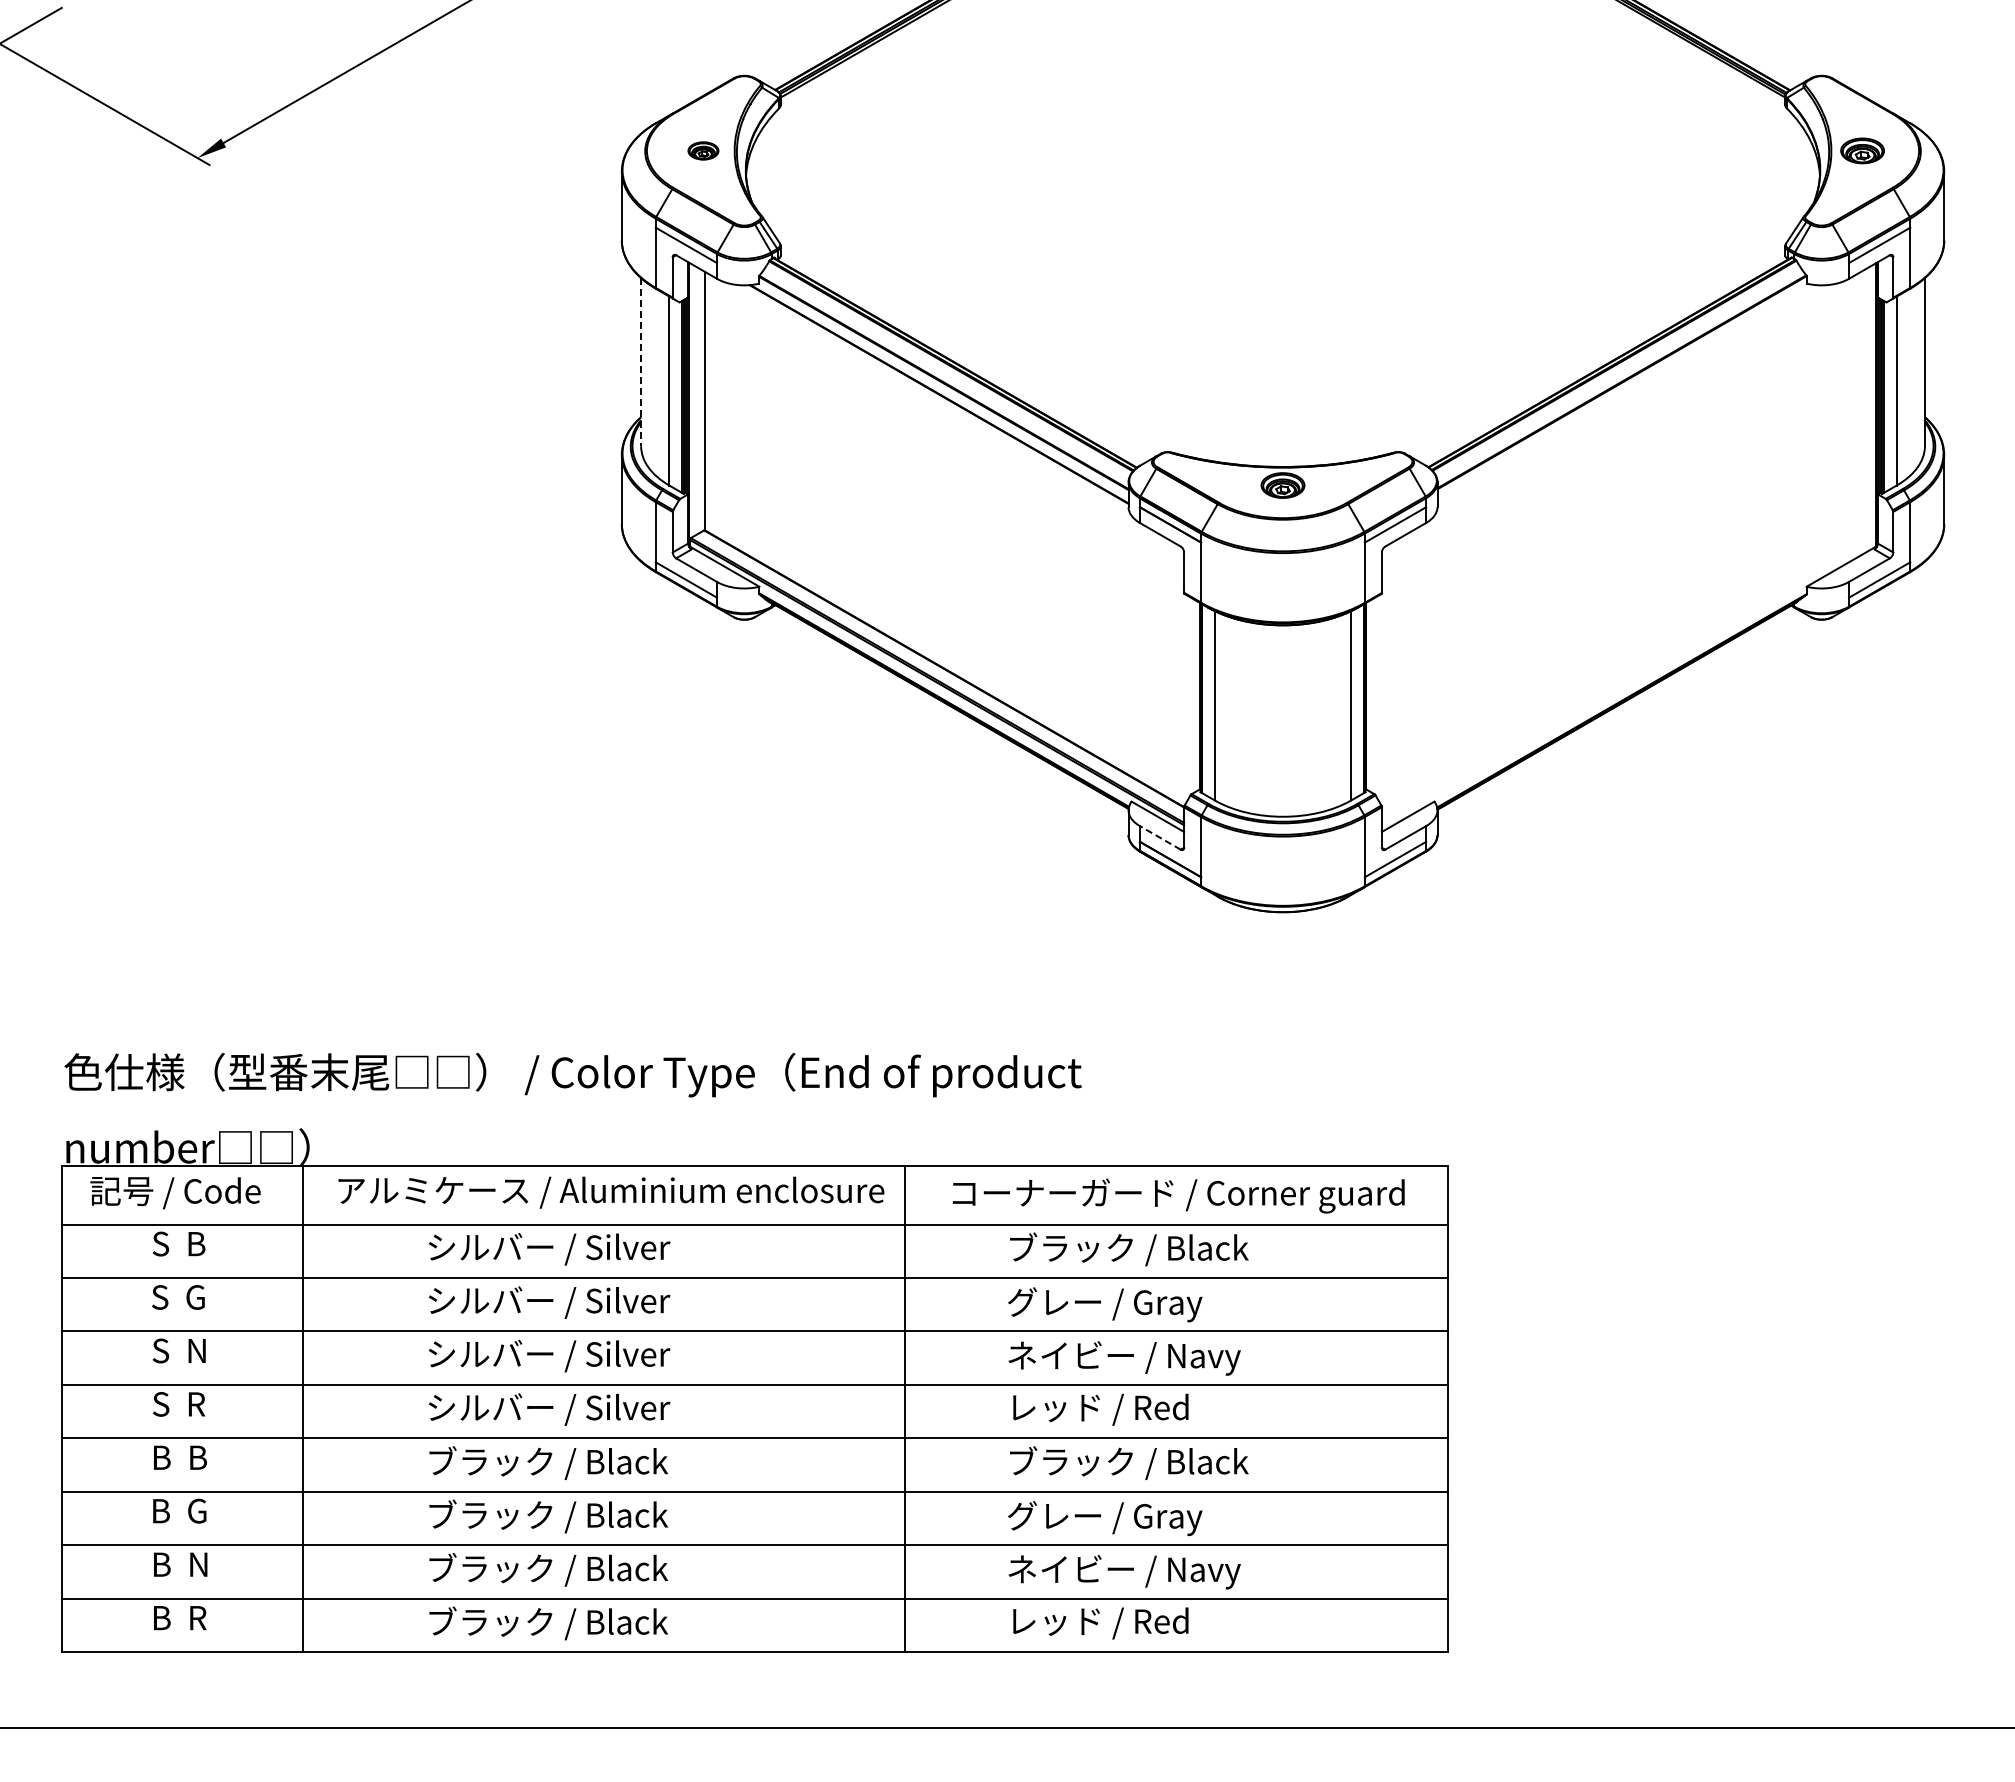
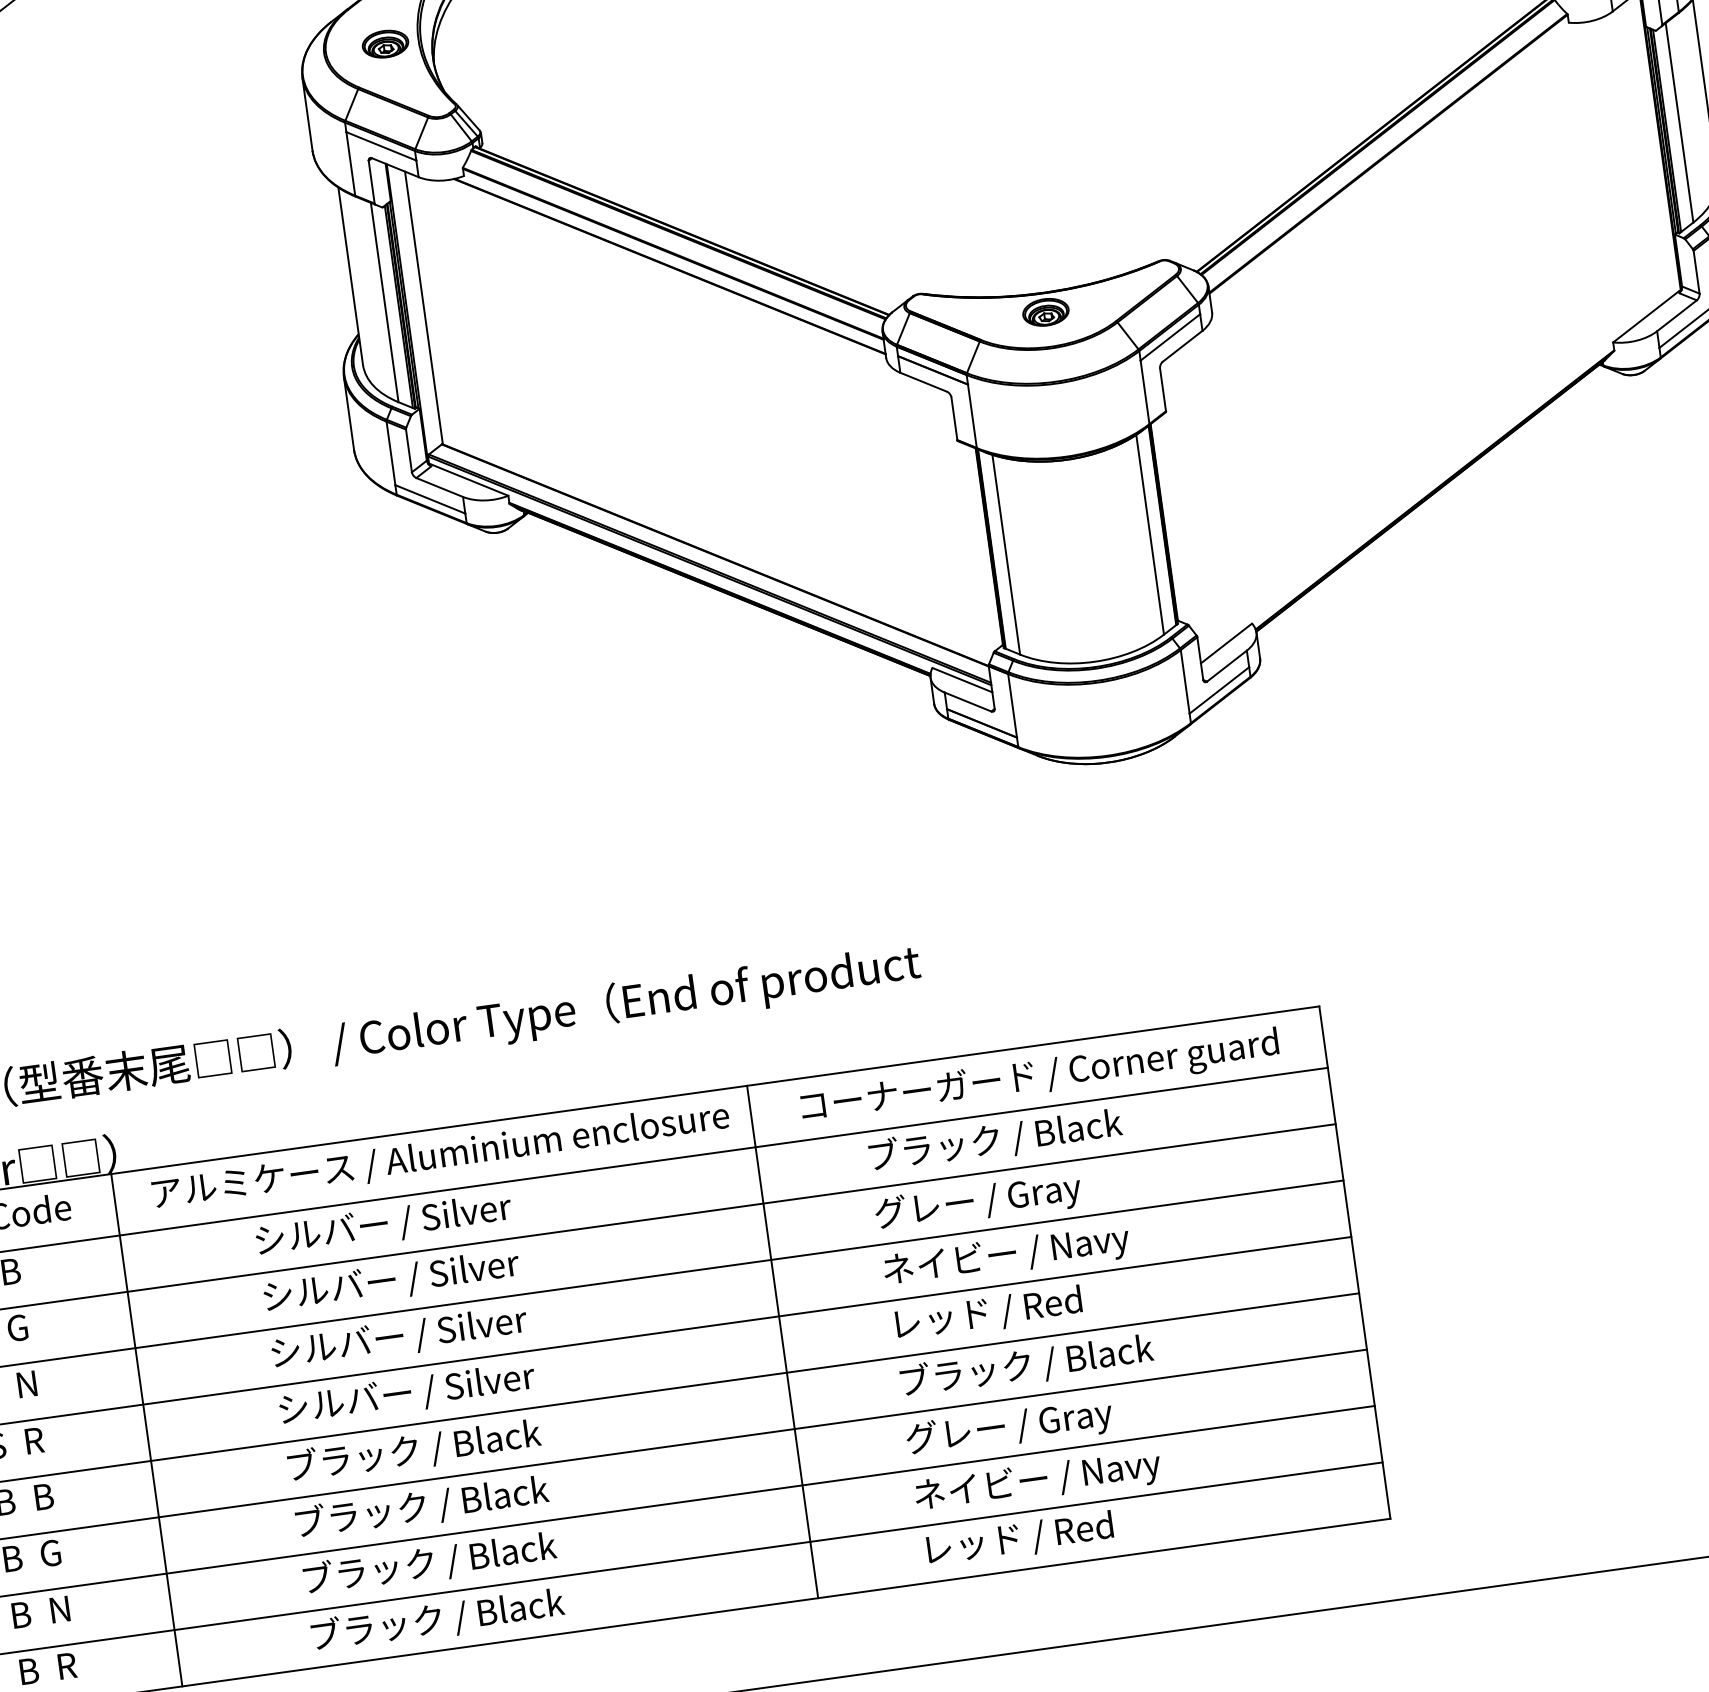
part: (703, 150) -> (385, 43), size x1.43
line: (641, 362) -> (351, 276), dashed -> solid
line: (1160, 837) -> (968, 701), dashed -> solid

